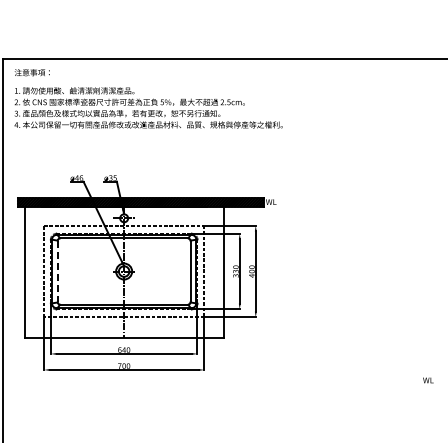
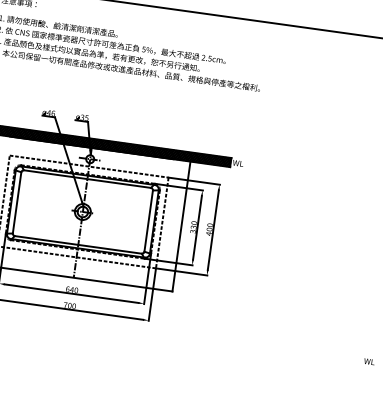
line: (57, 271) -> (16, 202), dashed -> solid

